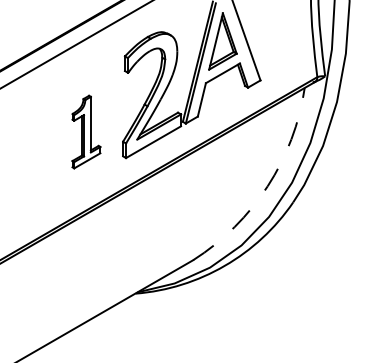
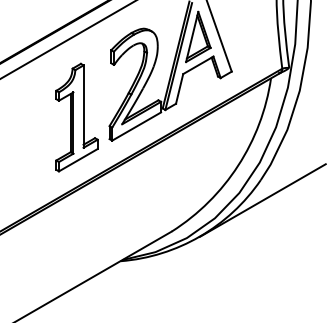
part: (85, 132) -> (76, 117), size x1.67
arc: (268, 185) -> (238, 165), dashed -> solid
line: (295, 225) -> (262, 200), added

